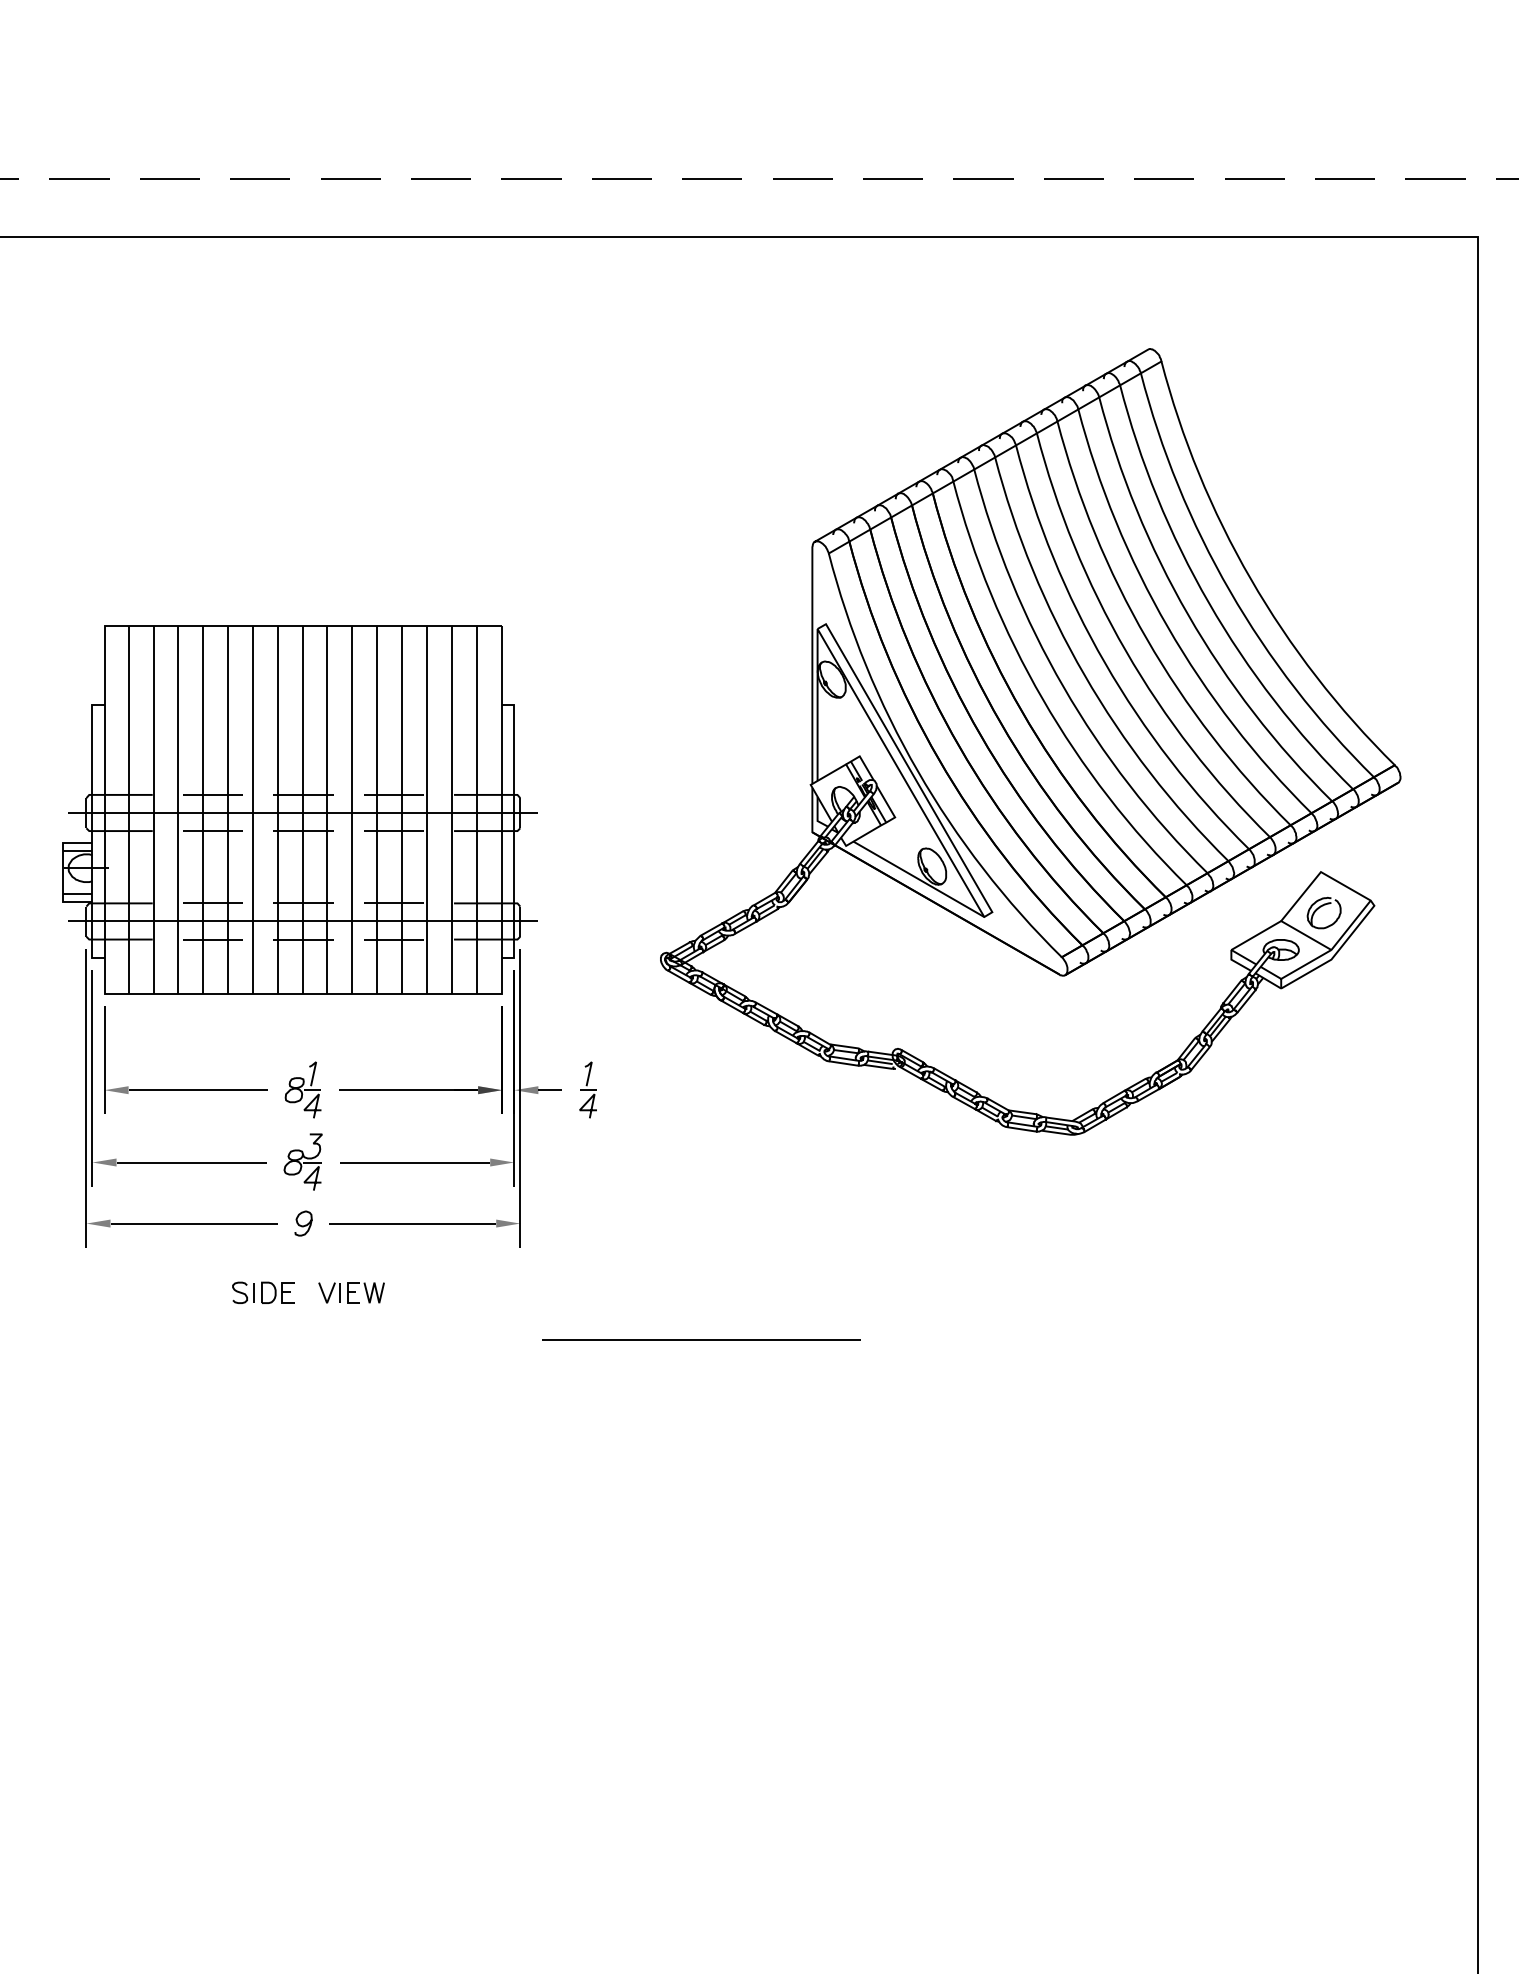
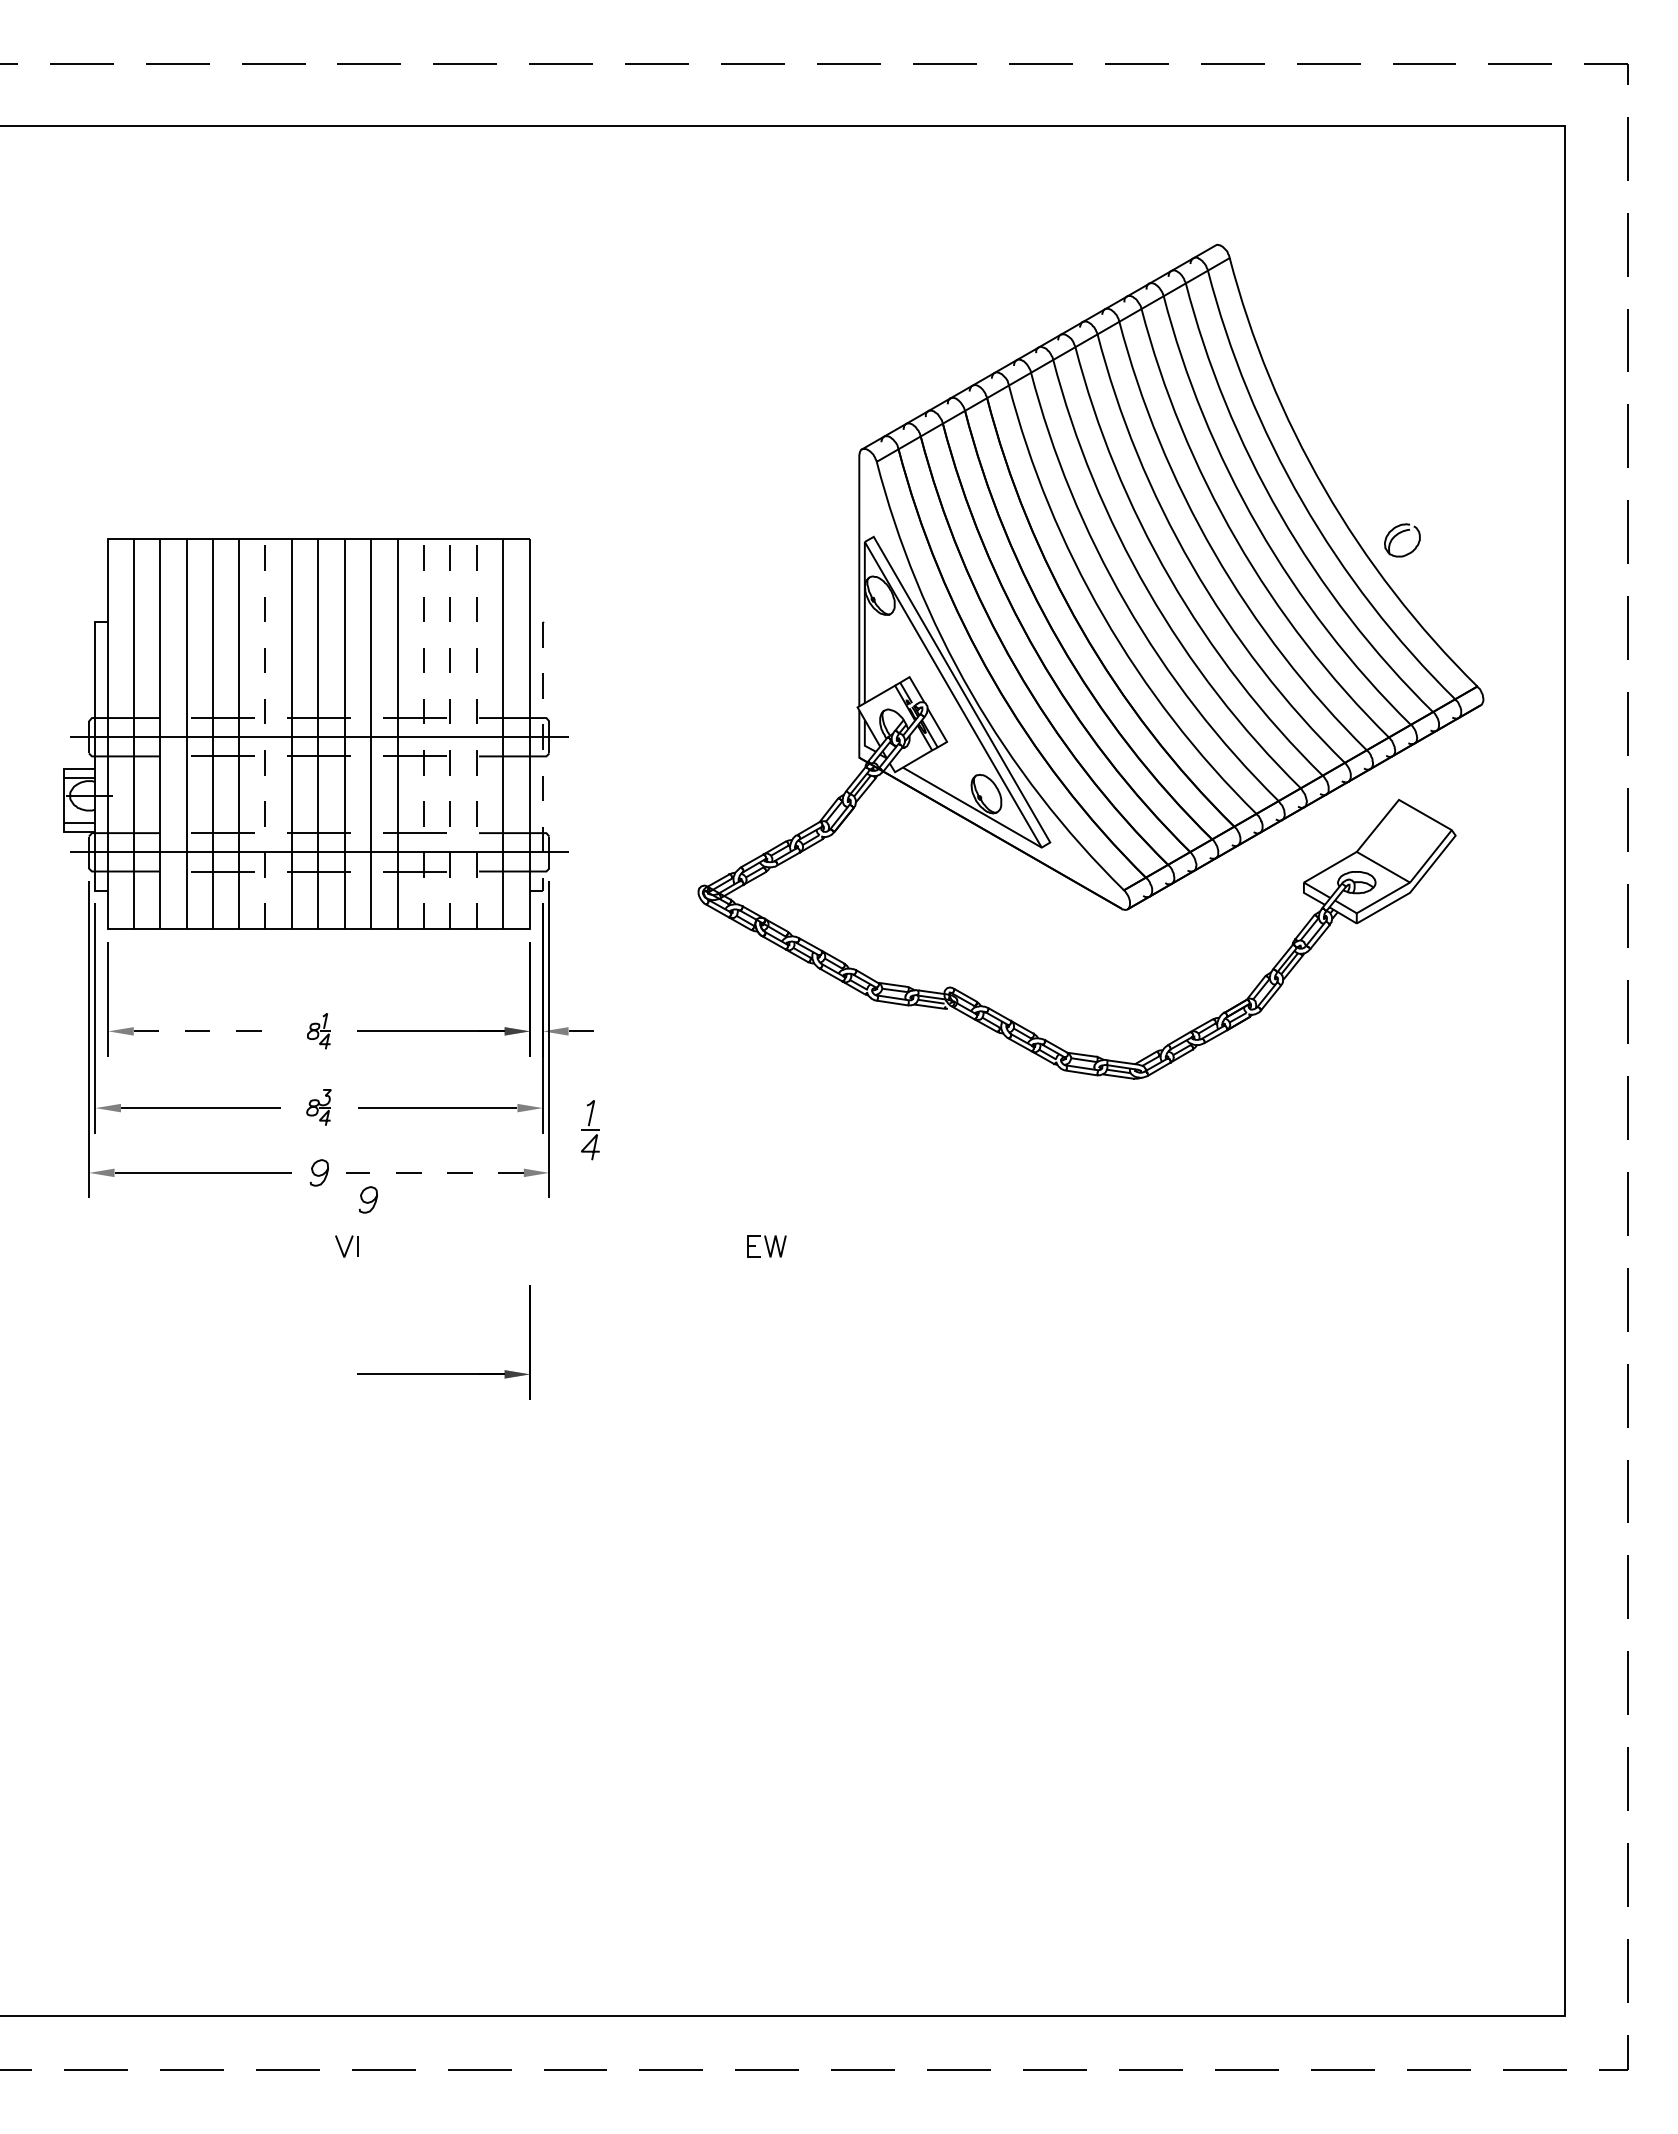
line: (252, 809) -> (265, 733), solid -> dashed
line: (402, 809) -> (424, 733), solid -> dashed
line: (427, 809) -> (450, 733), solid -> dashed
line: (451, 809) -> (476, 733), solid -> dashed
line: (513, 830) -> (542, 755), solid -> dashed
part: (1321, 907) -> (1399, 534), moved
line: (198, 1090) -> (207, 1031), solid -> dashed
part: (302, 1090) -> (318, 1031), size x0.6
part: (588, 1090) -> (590, 1130), moved
part: (302, 1161) -> (318, 1107), size x0.6
line: (412, 1223) -> (435, 1172), solid -> dashed
curve: (347, 1250) -> (366, 1201), added
part: (263, 1292) -> (276, 1246), removed
part: (365, 1292) -> (766, 1246), moved
line: (701, 1339) -> (741, 1295), removed
part: (420, 1412) -> (443, 1373), added

